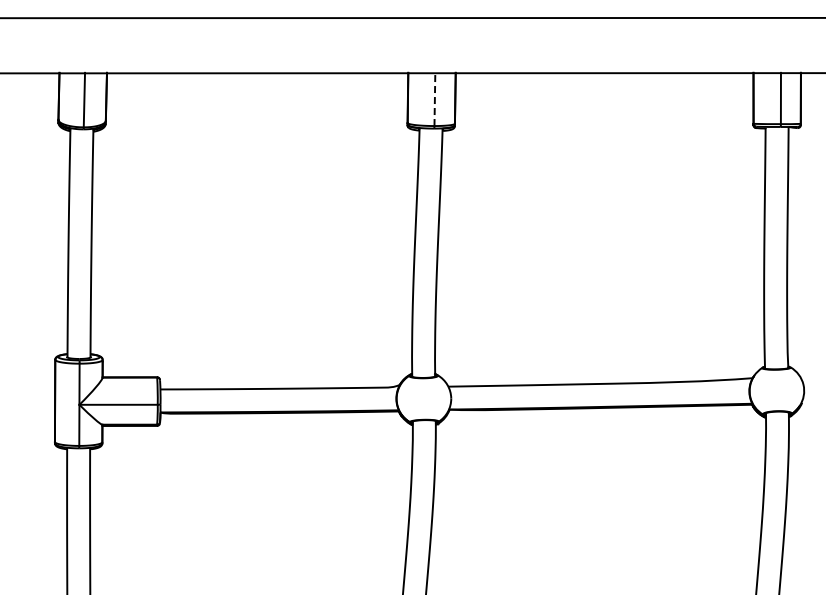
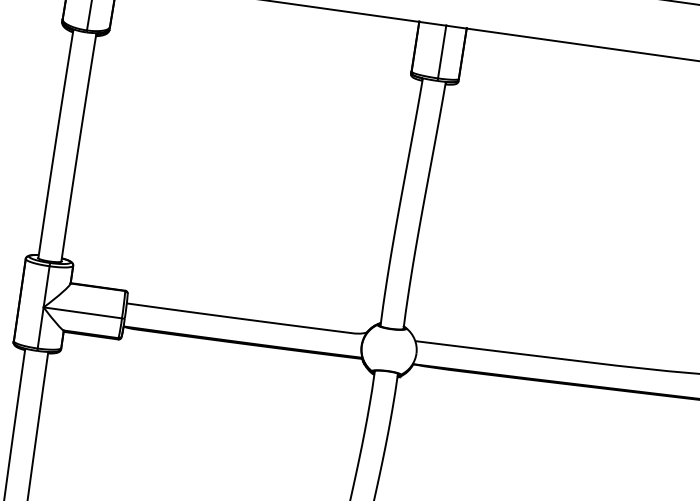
line: (434, 99) -> (441, 51), dashed -> solid

